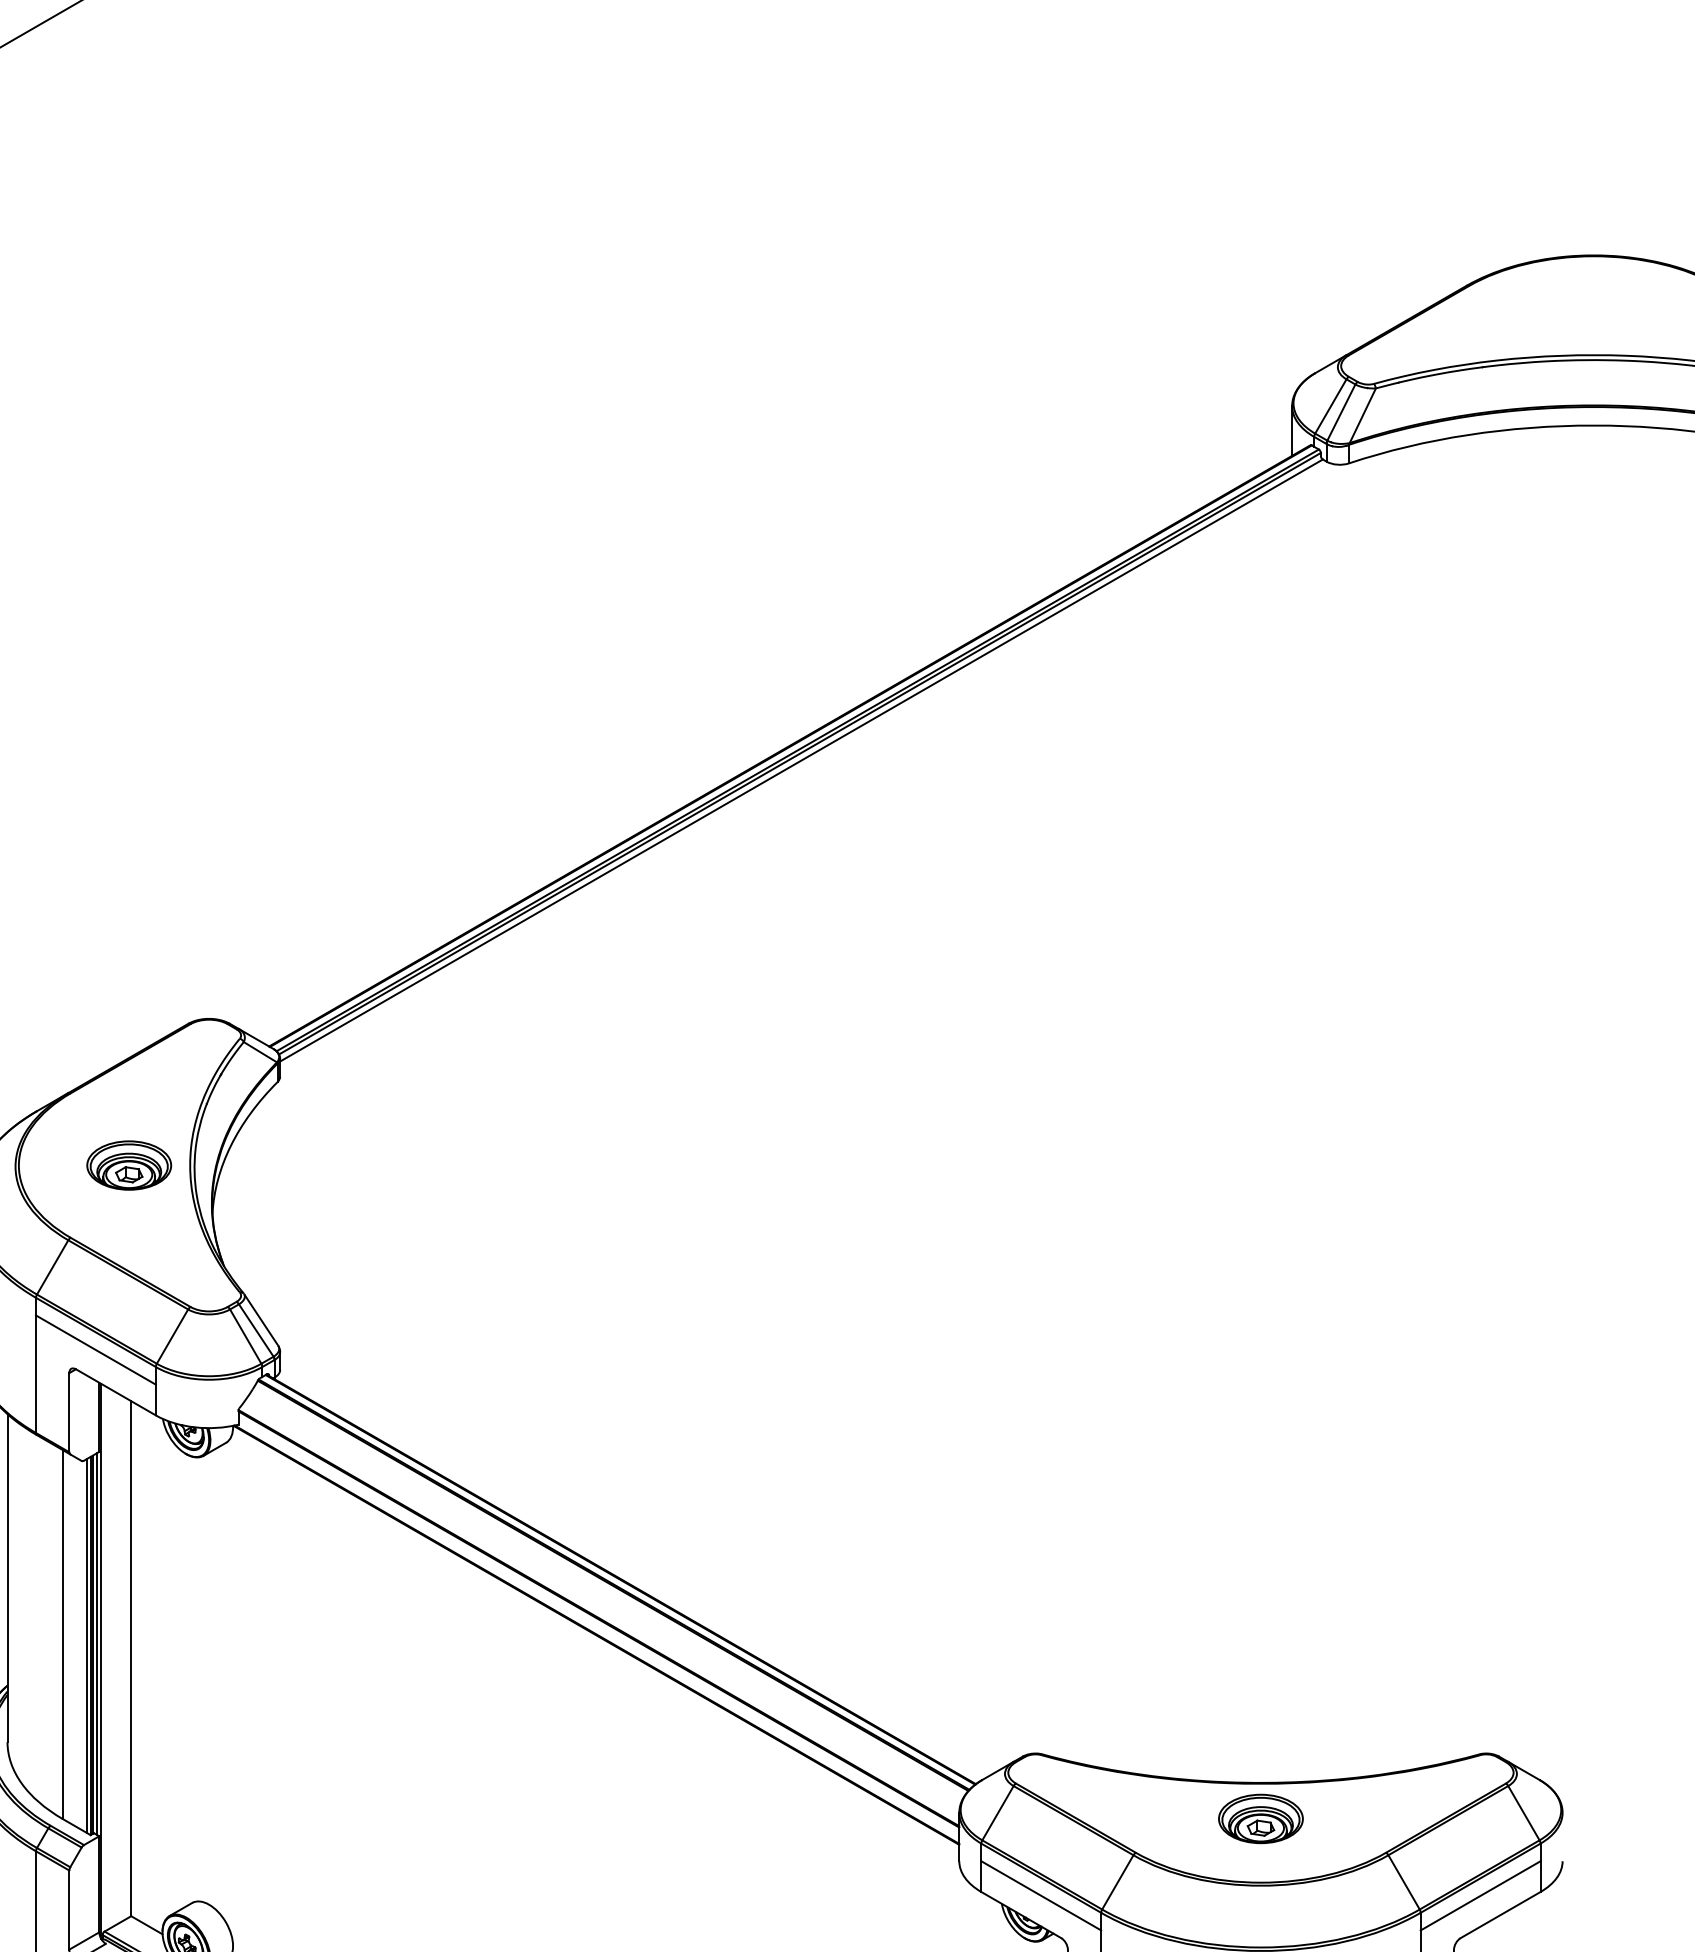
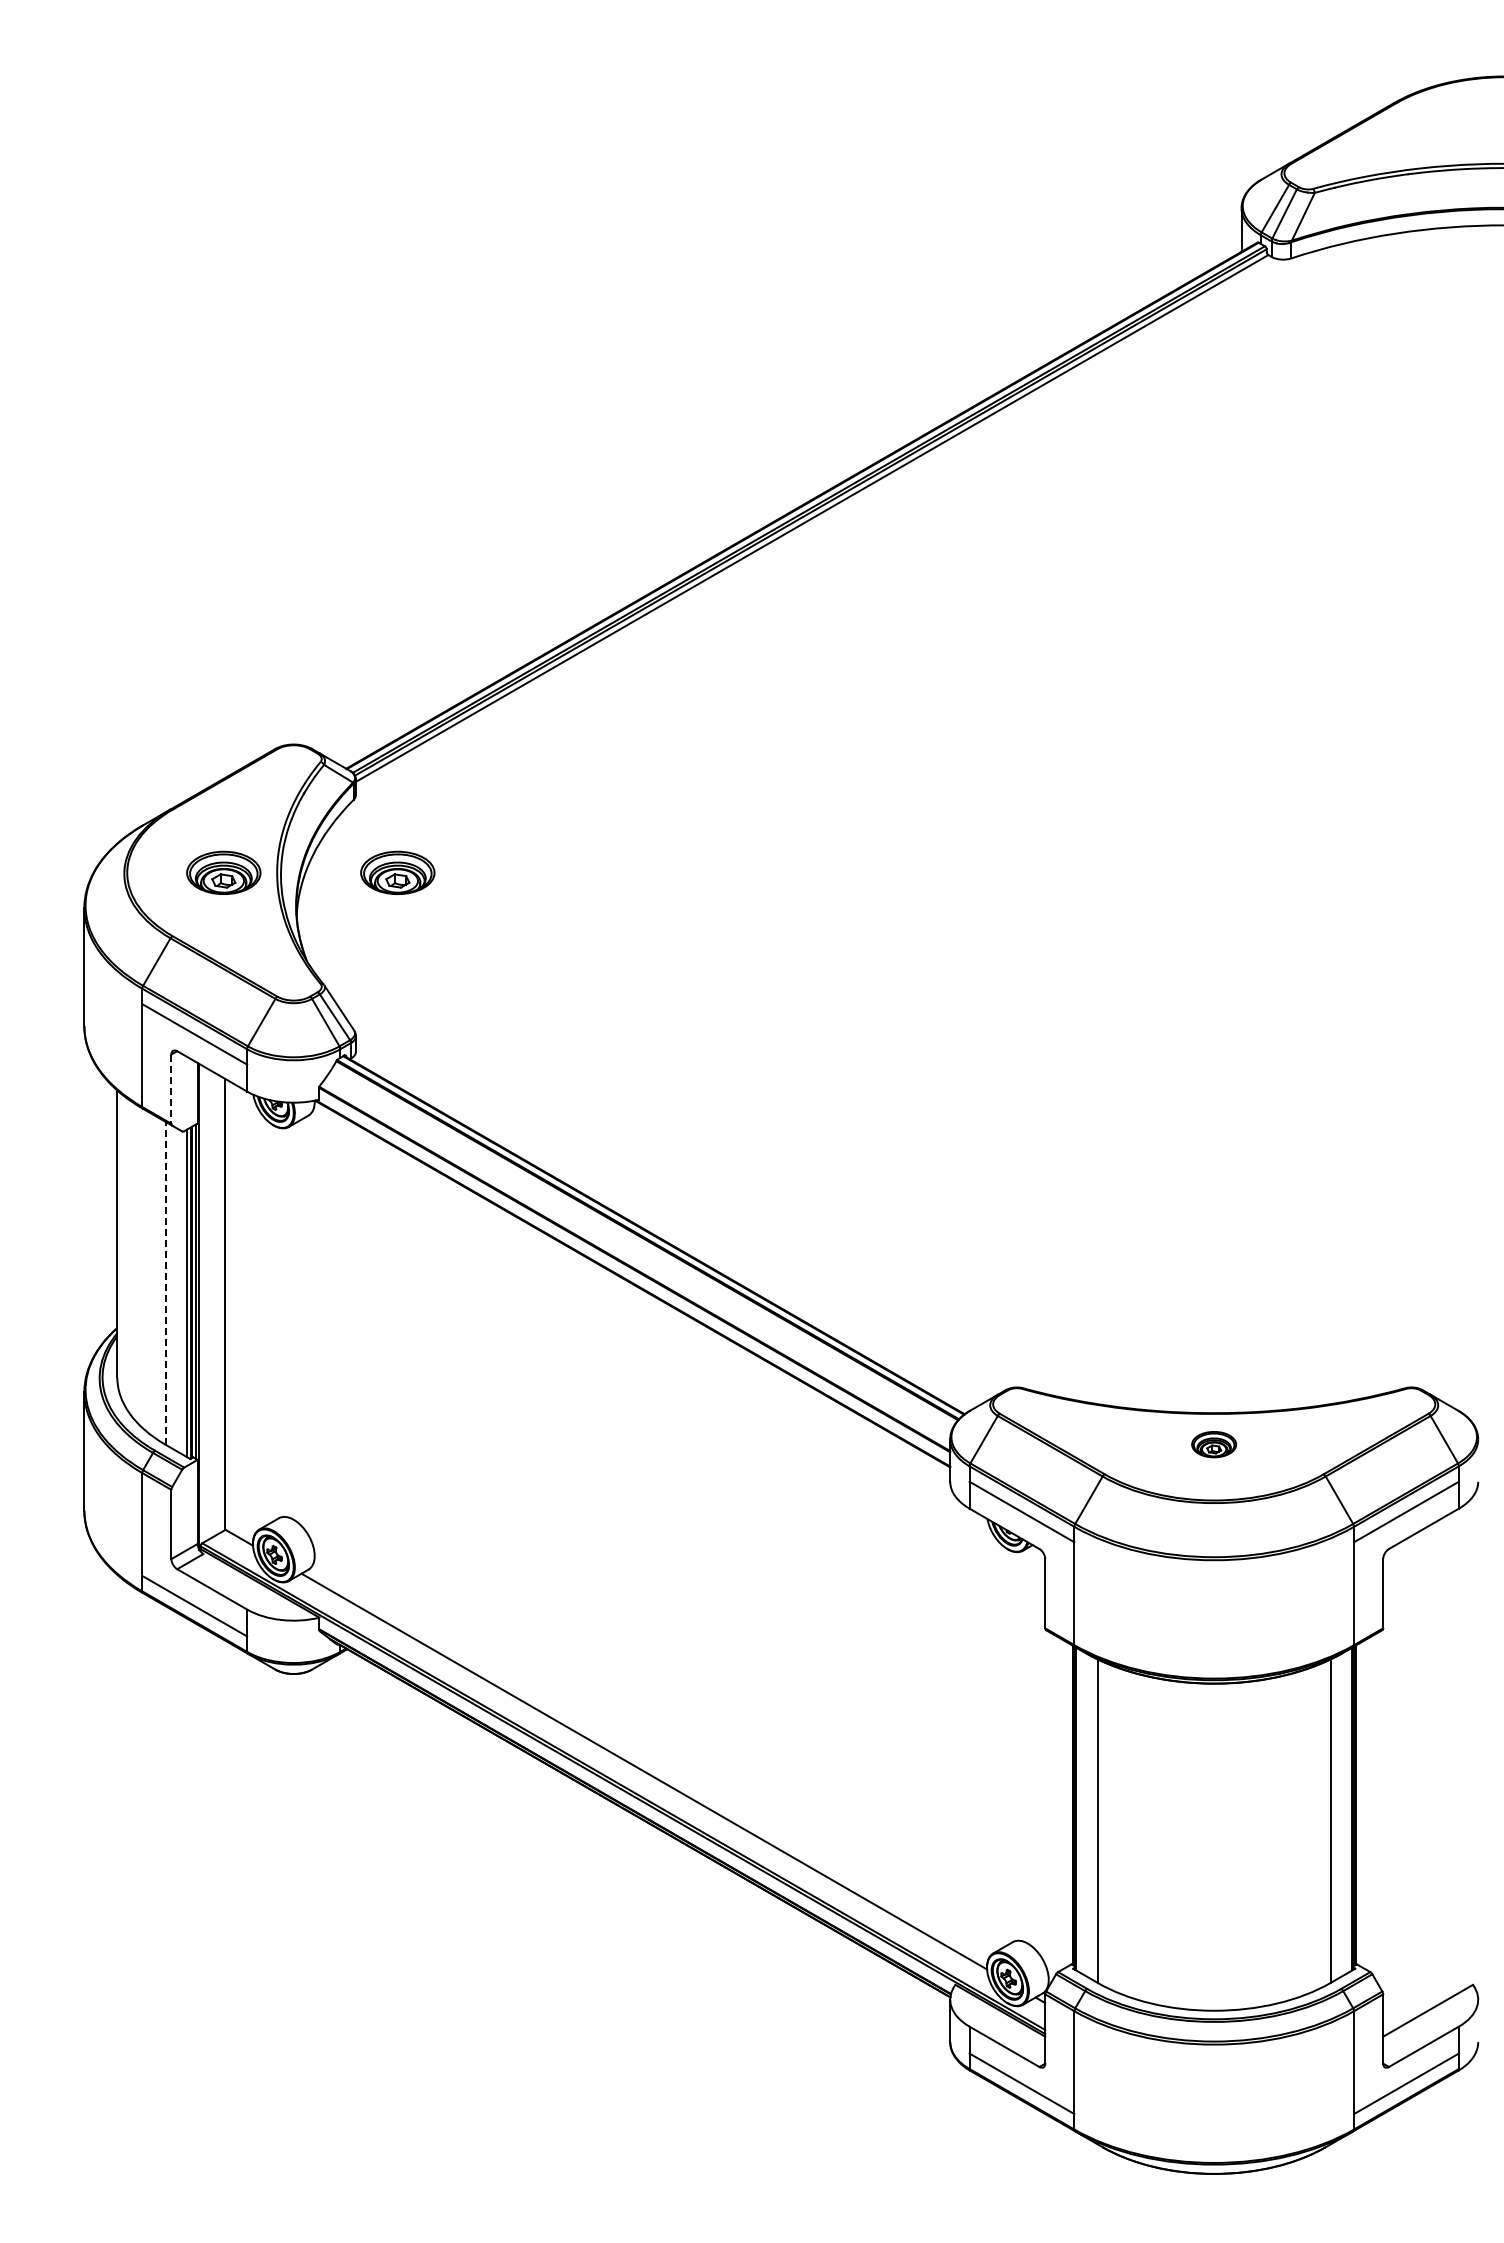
part: (327, 1165) -> (397, 872), added
line: (69, 1413) -> (171, 1089), solid -> dashed
line: (62, 1633) -> (165, 1282), solid -> dashed
part: (1260, 1818) -> (1213, 1444), size x0.6

